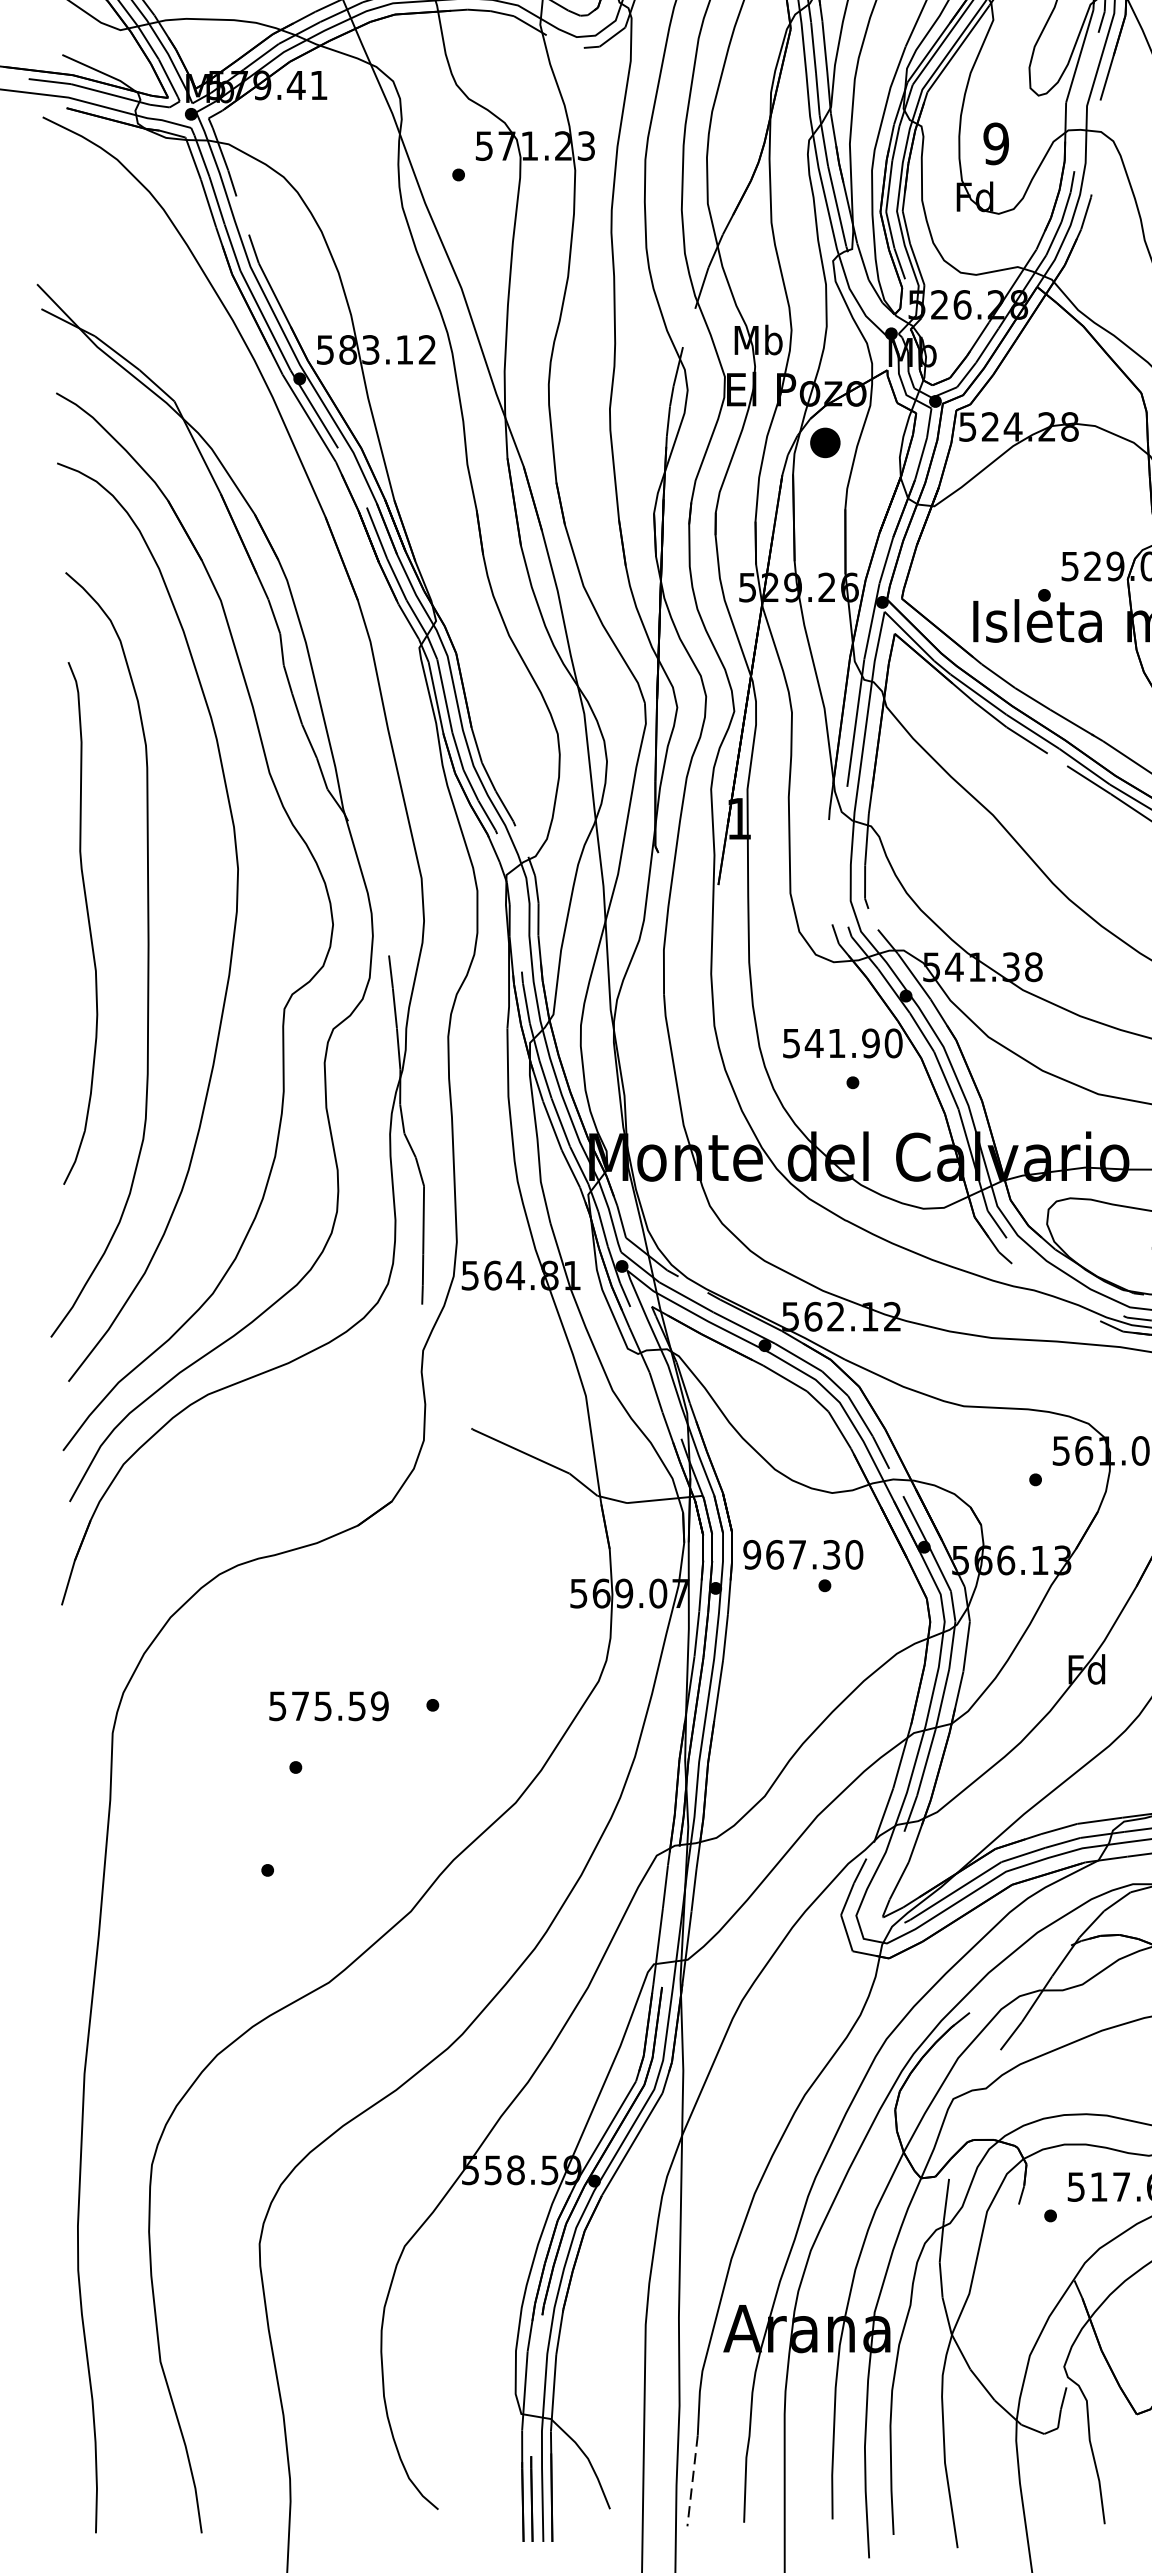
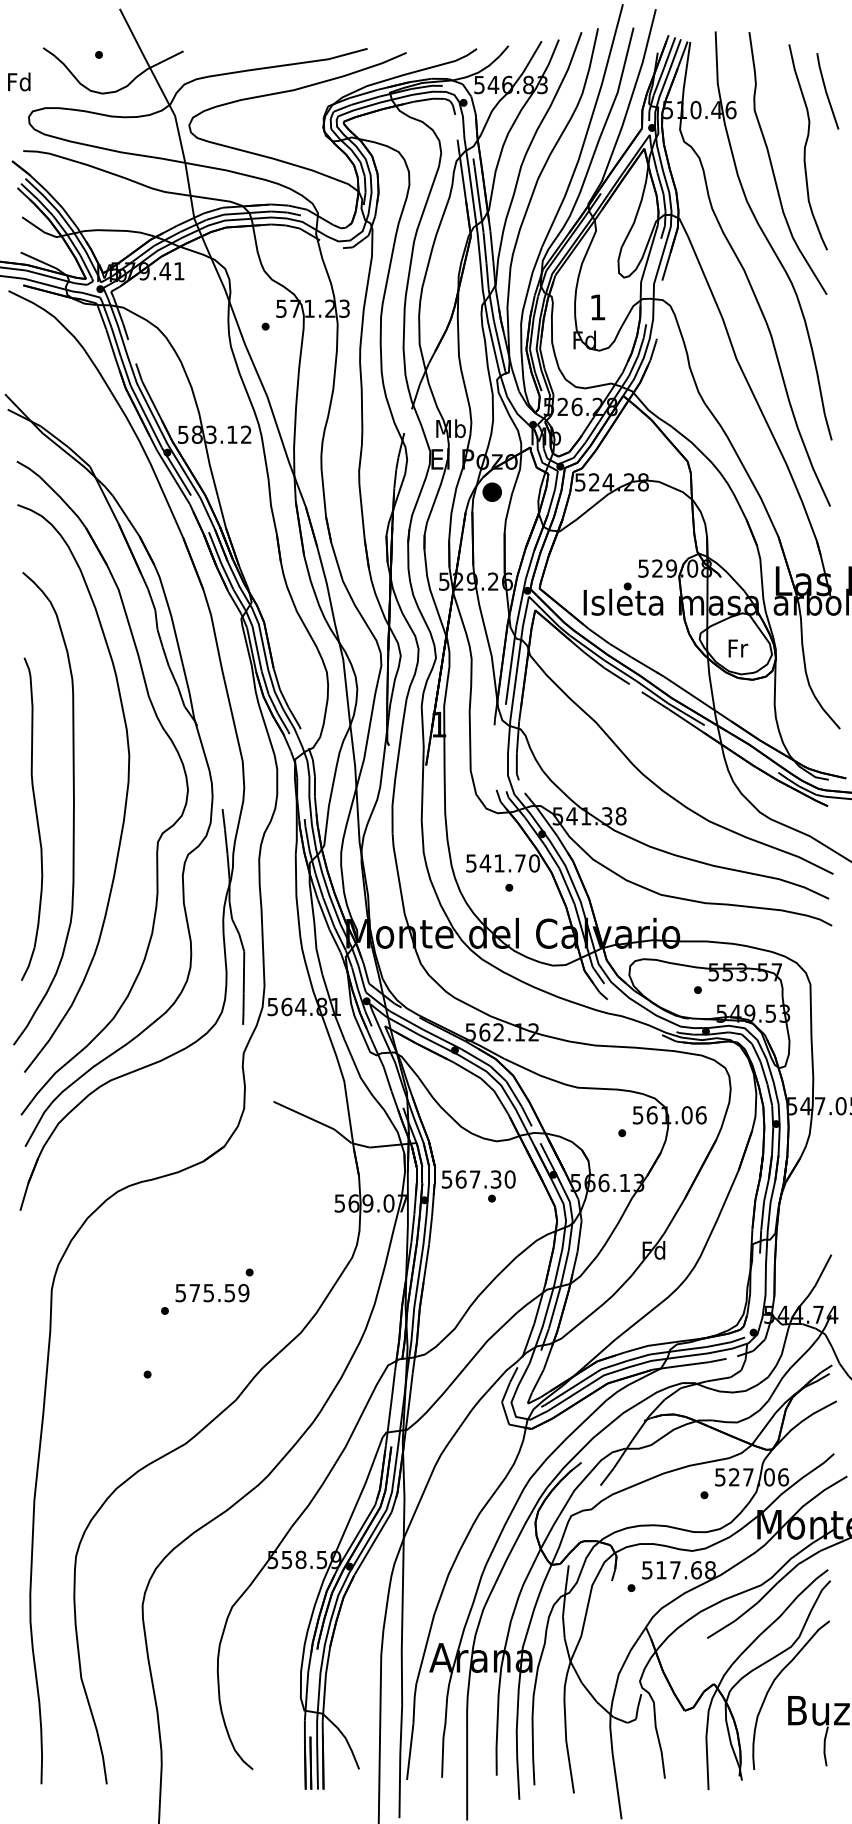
text: (995, 143) -> (597, 307), 9 -> 1
part: (81, 922) -> (32, 818), moved
text: (871, 1043) -> (520, 863), 541.90 -> 541.70
text: (751, 1554) -> (446, 1179), 967.30 -> 567.30
text: (329, 1706) -> (212, 1293), moved
line: (693, 2481) -> (410, 1752), dashed -> solid

